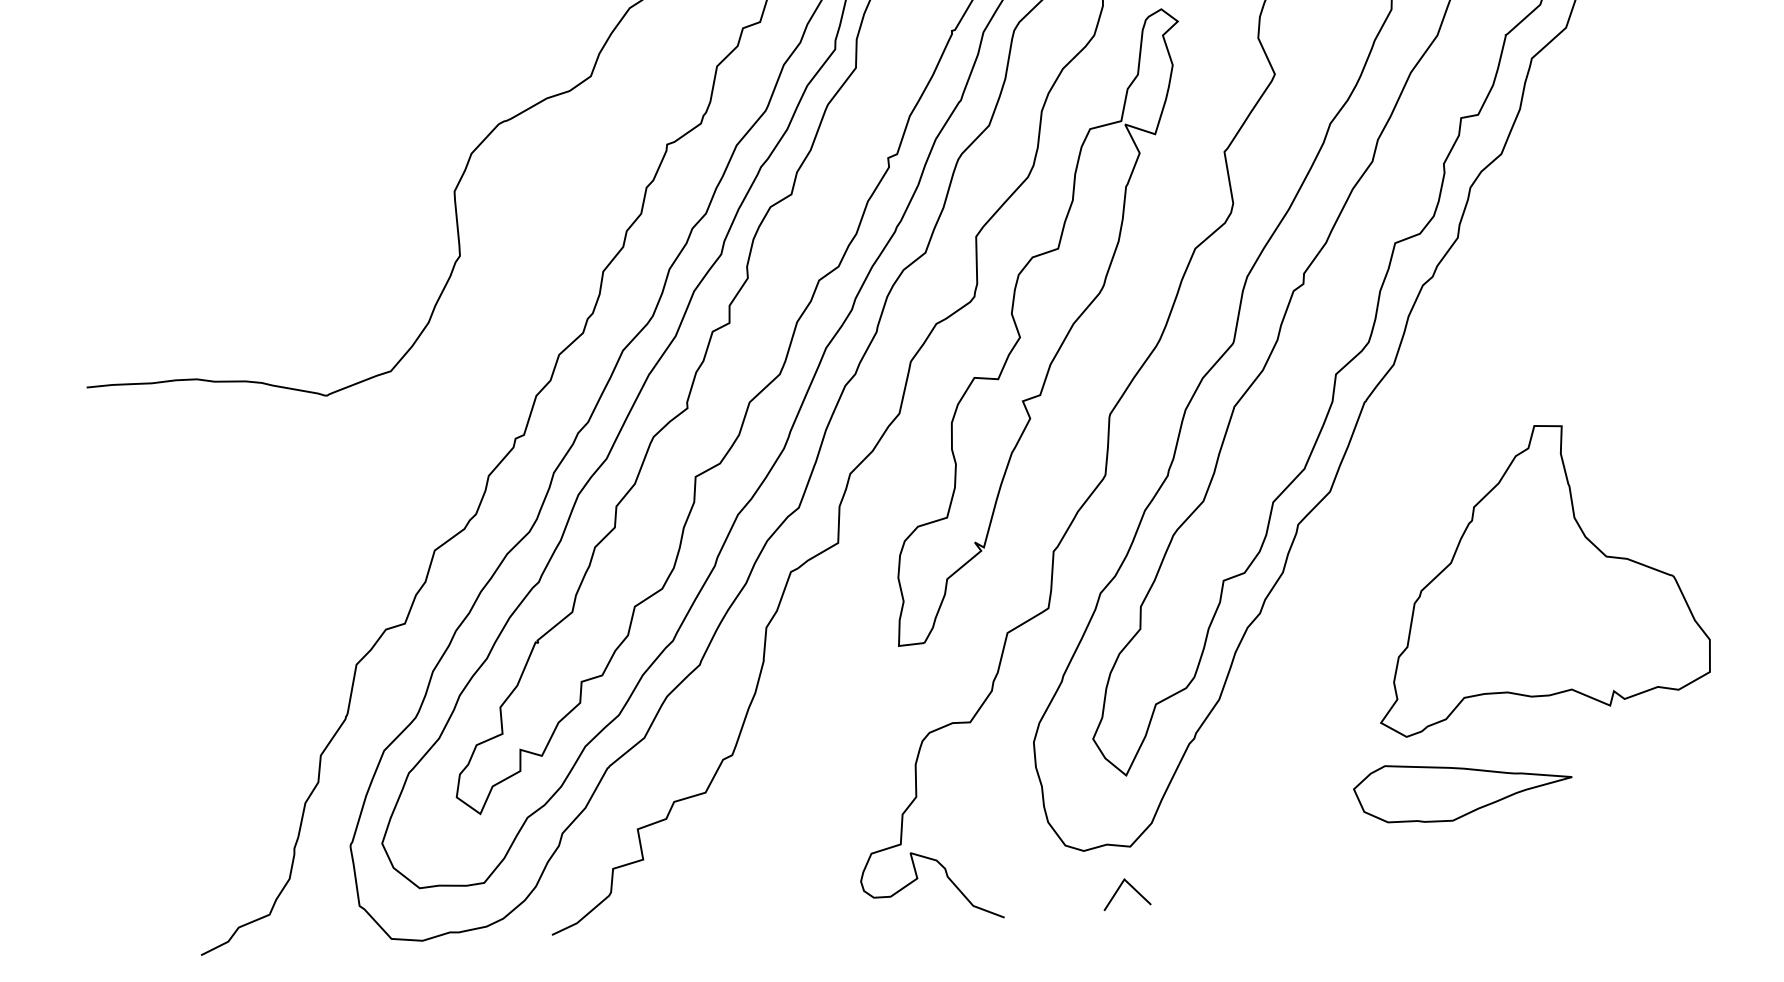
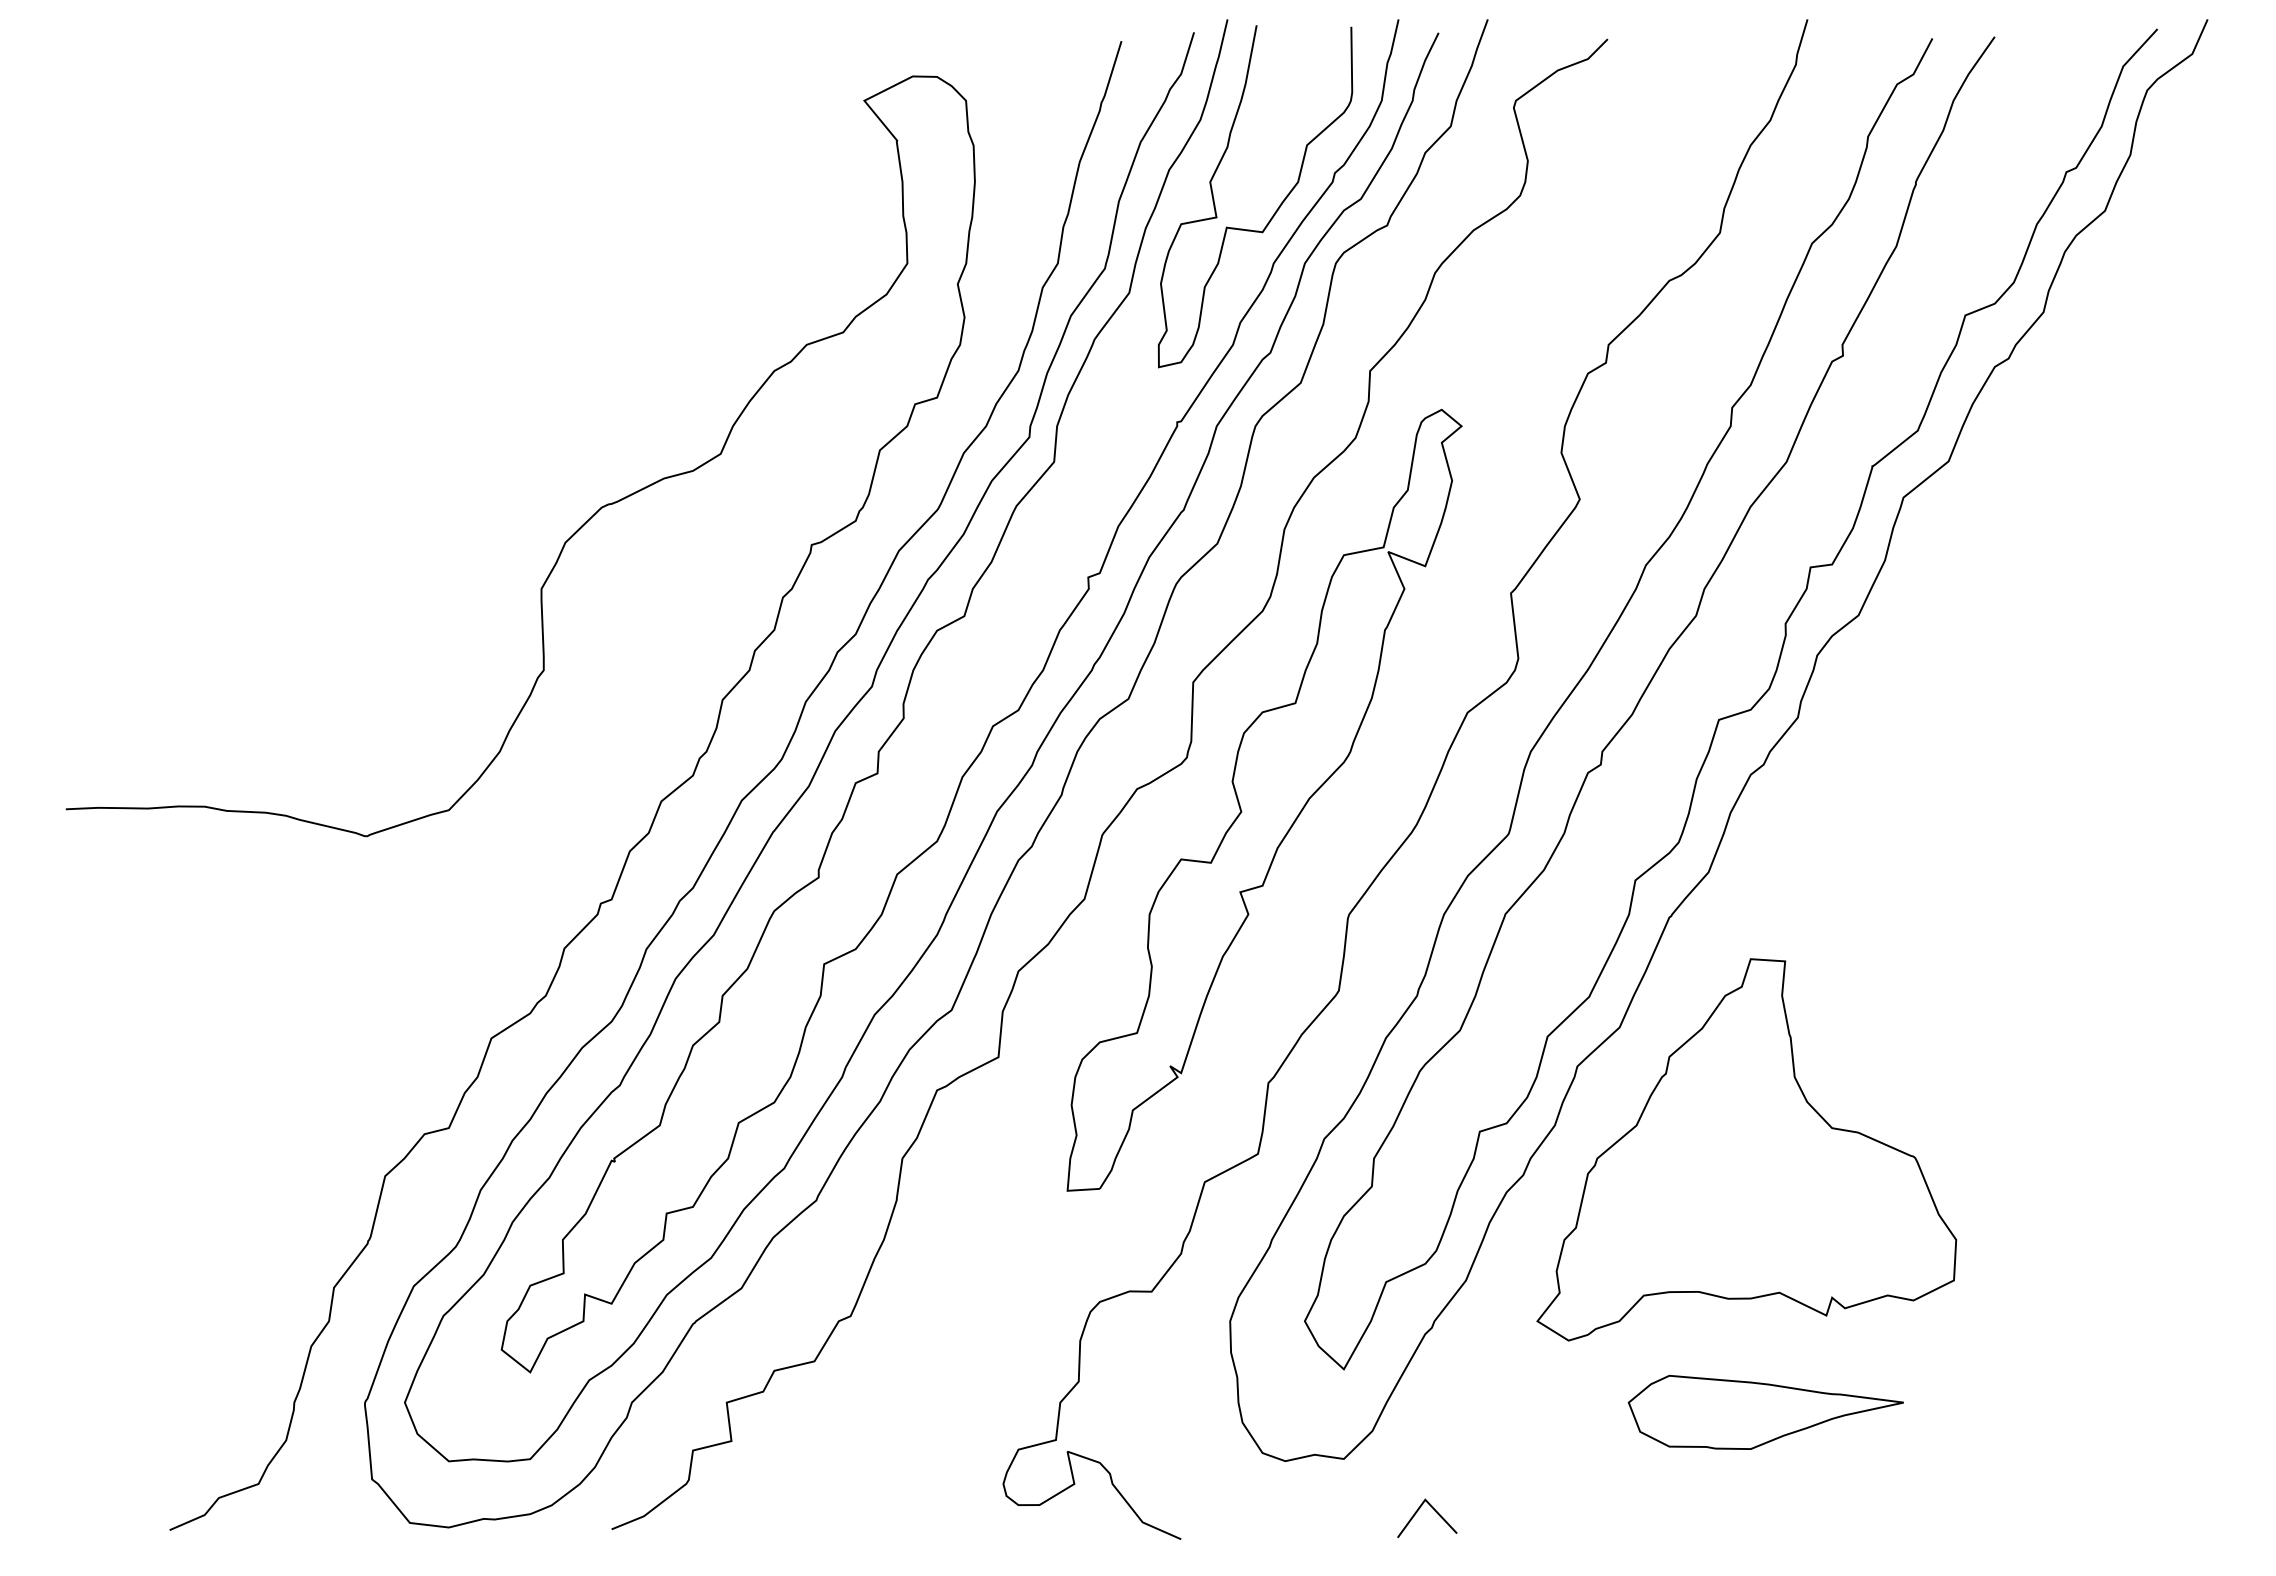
part: (1539, 577) -> (1746, 1149), moved
line: (1133, 889) -> (1435, 1512), moved

